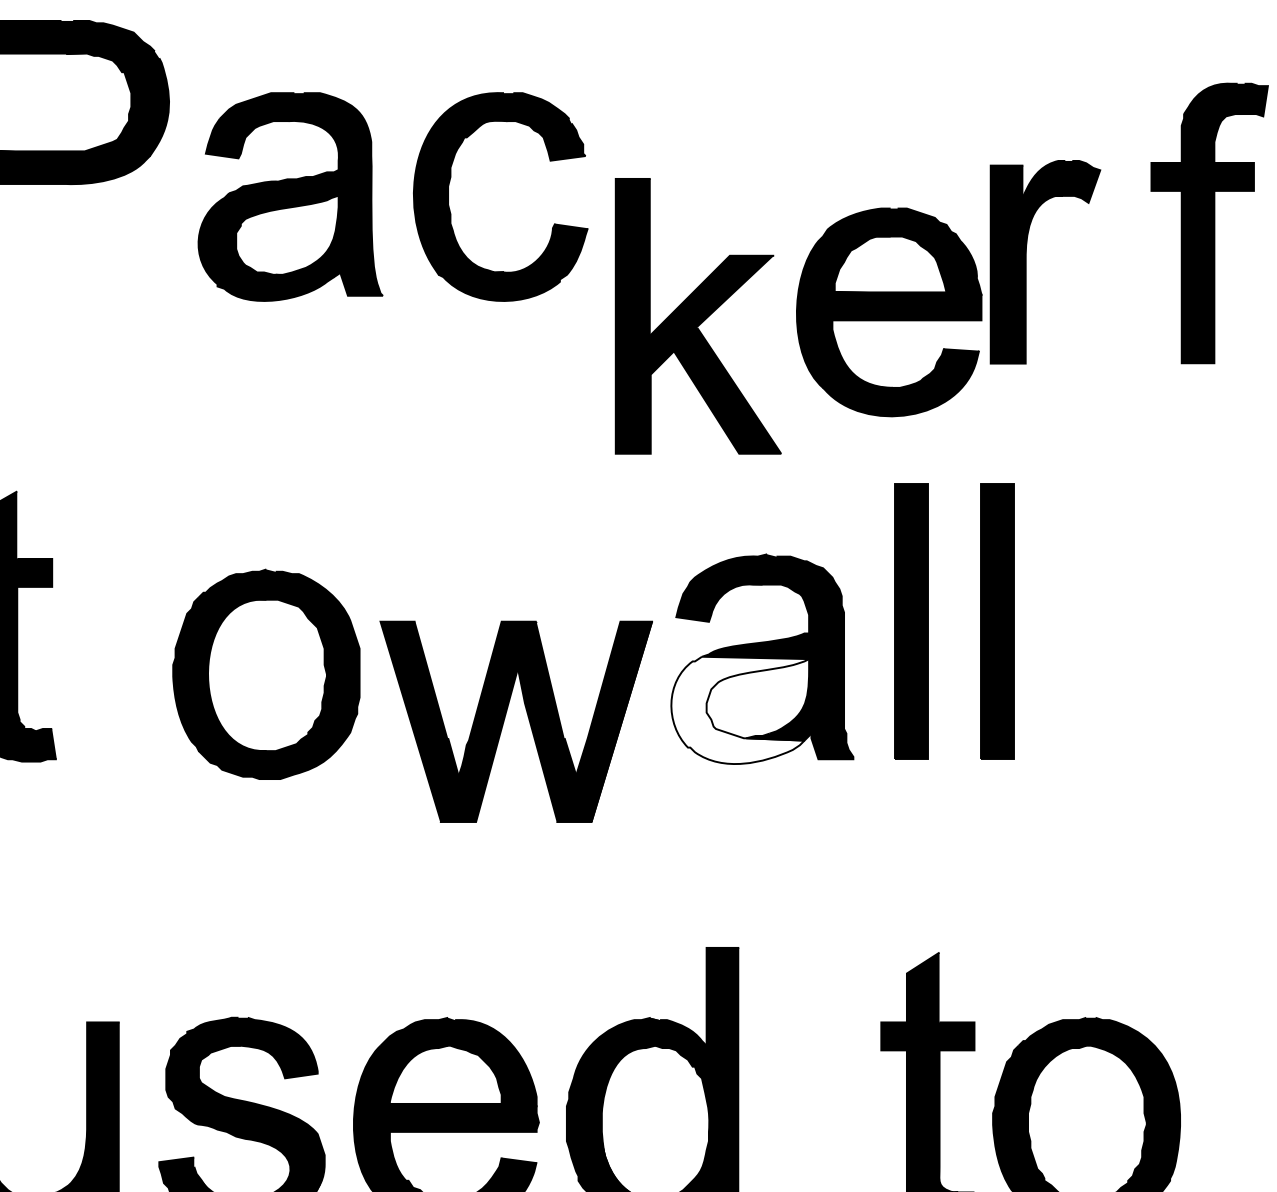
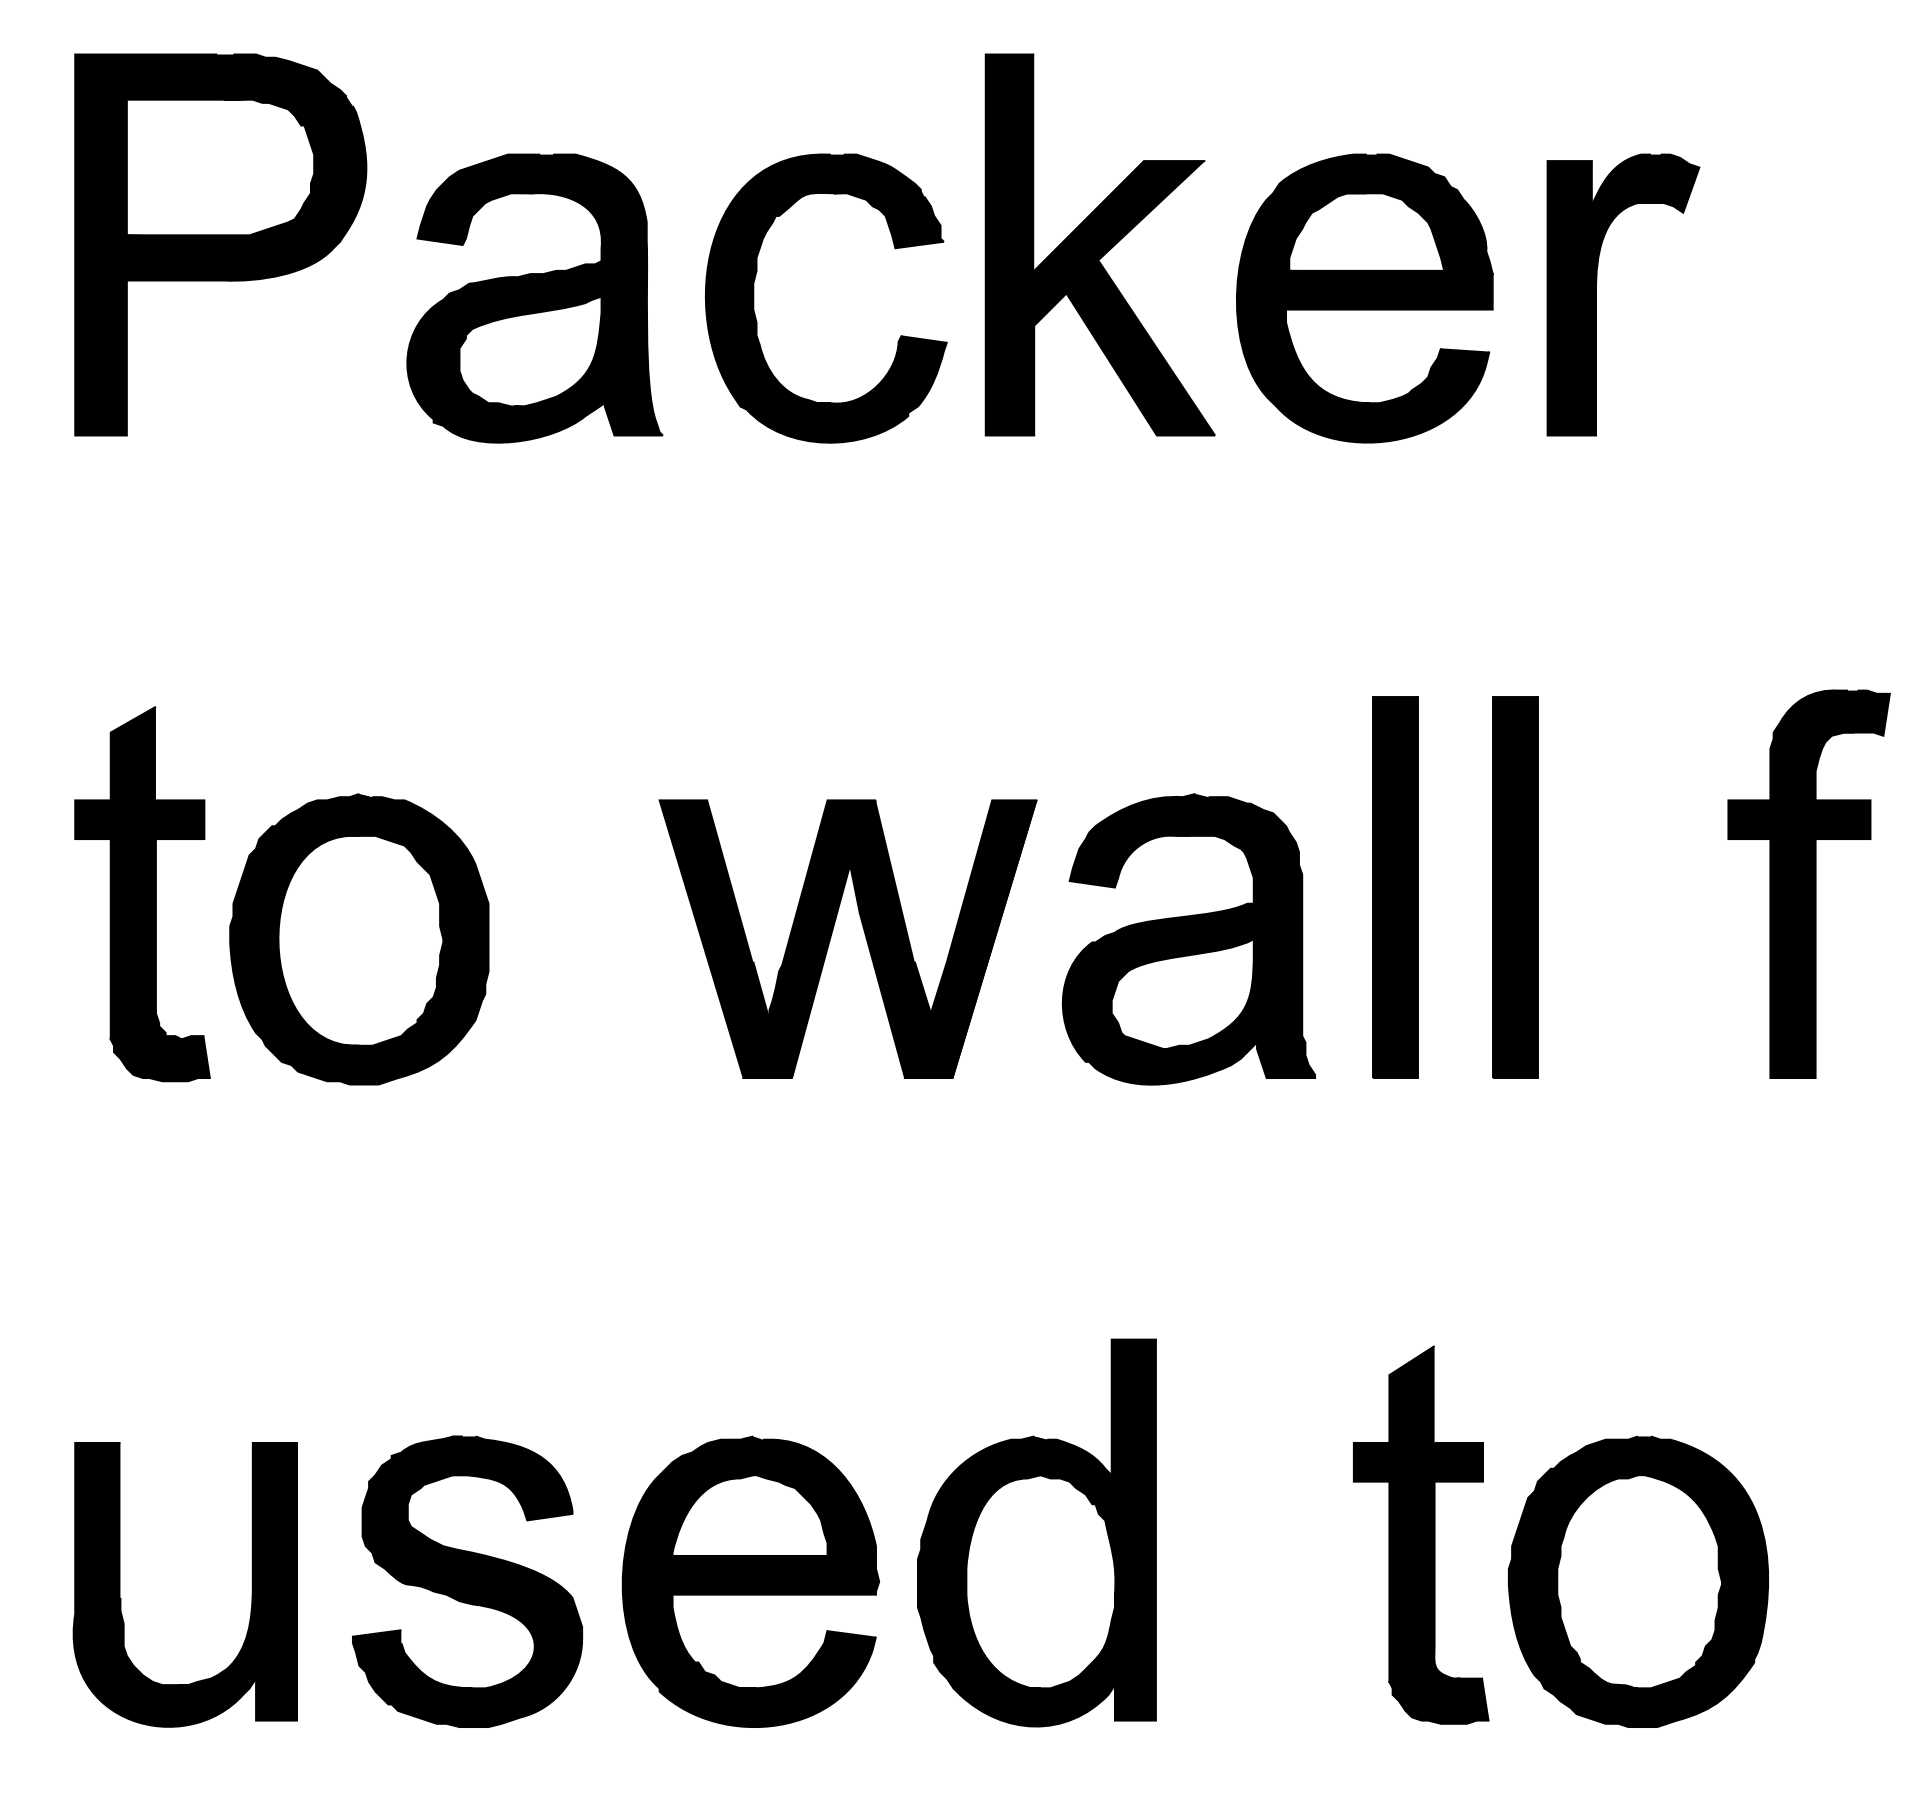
part: (1209, 222) -> (1808, 883), moved
part: (1026, 261) -> (1596, 294), moved
part: (888, 312) -> (1364, 298), moved
part: (697, 315) -> (1099, 244), moved
part: (266, 674) -> (359, 939), moved
fill: (739, 709) -> (1157, 1009), added
part: (505, 718) -> (832, 934), moved

